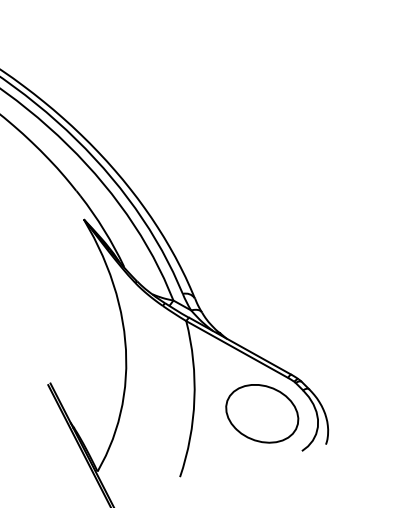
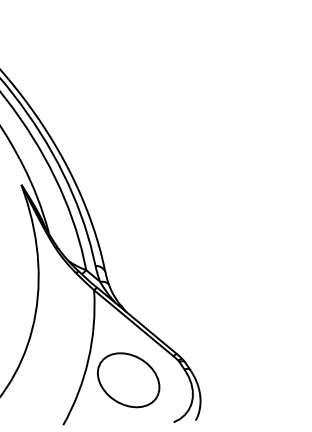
part: (262, 413) -> (128, 380), moved

